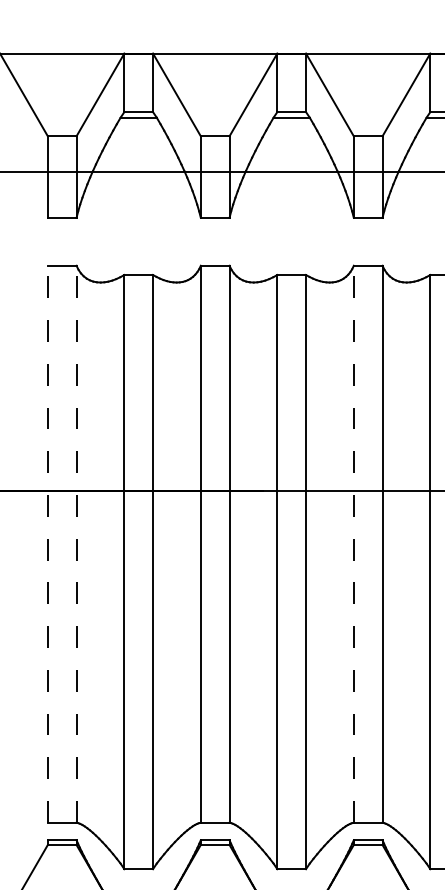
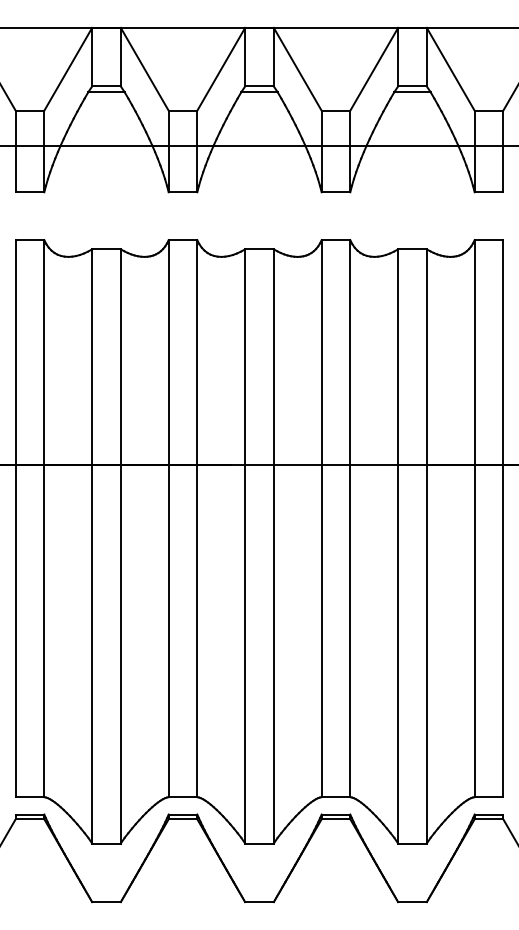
line: (47, 544) -> (15, 518), dashed -> solid
line: (76, 544) -> (44, 518), dashed -> solid
line: (353, 544) -> (321, 518), dashed -> solid

